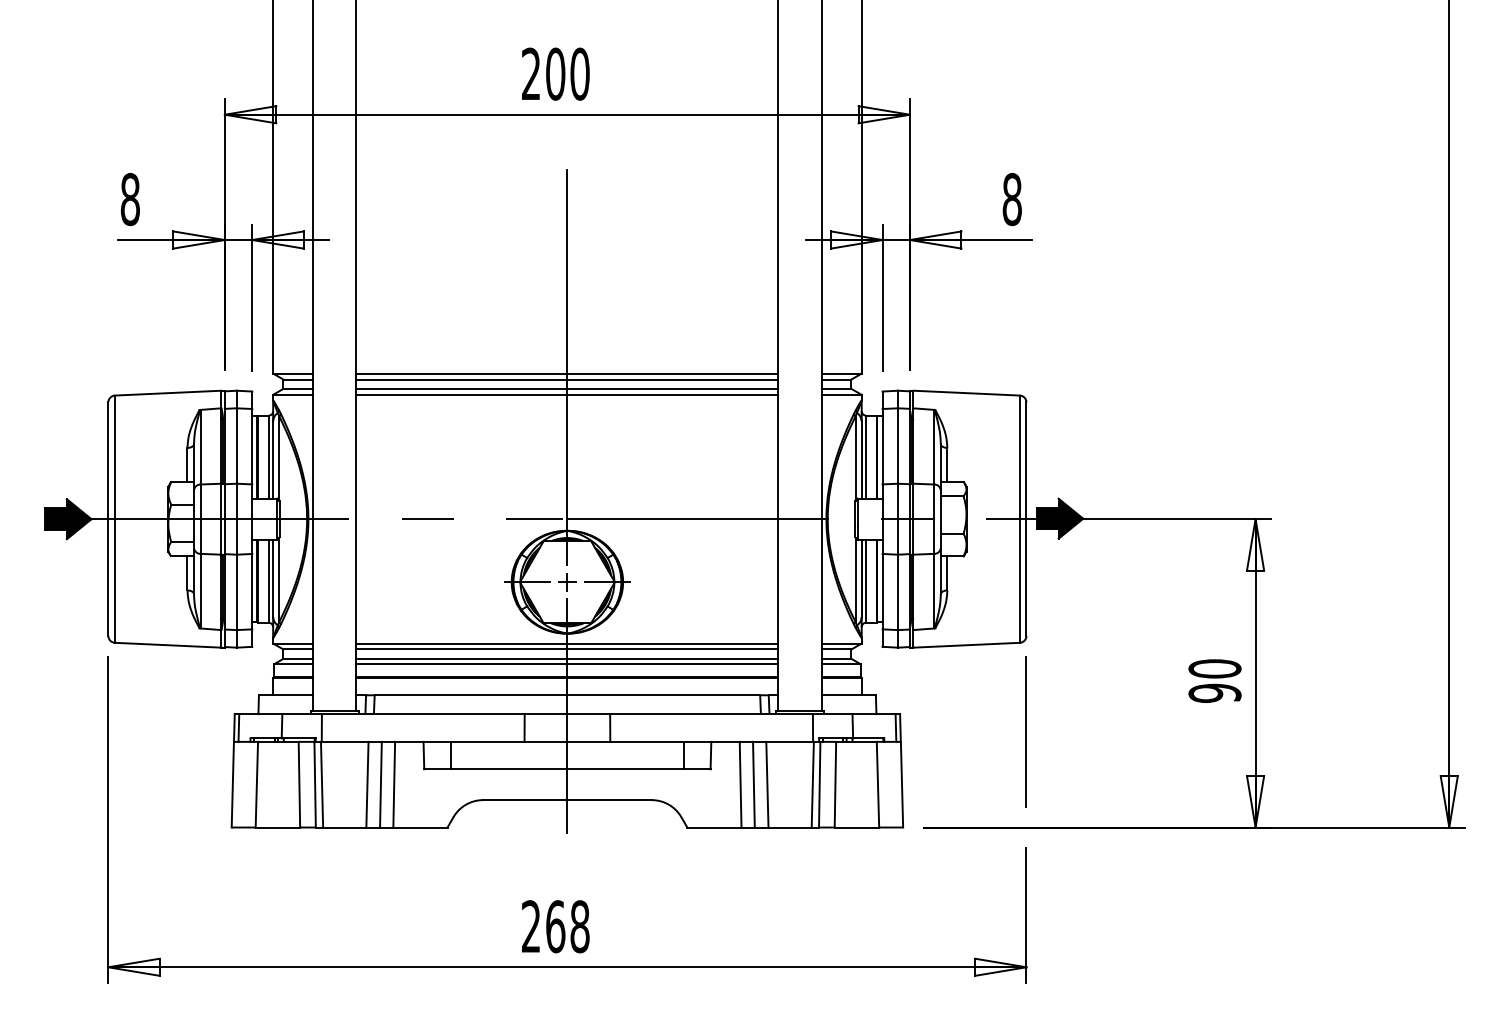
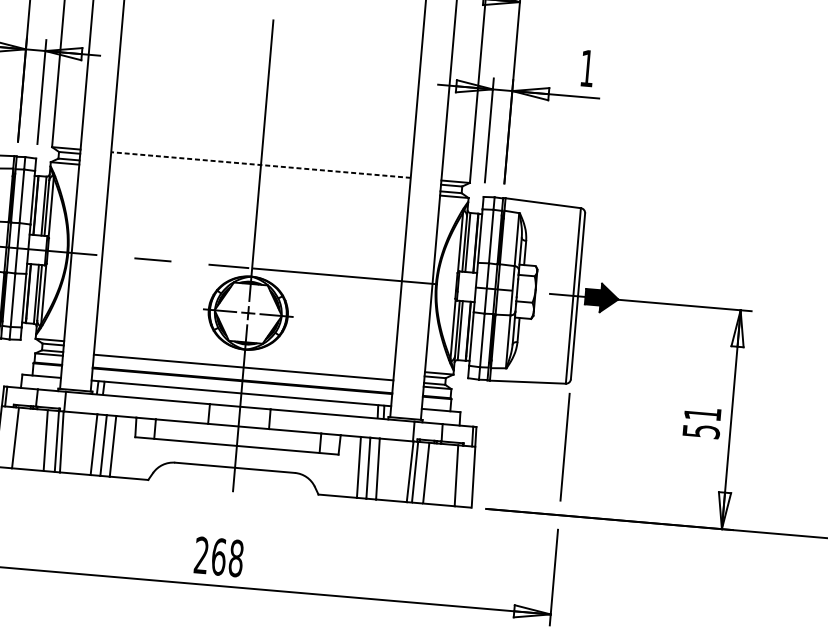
text: (1011, 199) -> (586, 68), 8 -> 1
line: (567, 373) -> (261, 164), solid -> dashed
line: (567, 379) -> (260, 169), removed
line: (567, 388) -> (260, 175), removed
line: (567, 394) -> (259, 179), removed
line: (567, 643) -> (244, 356), removed
line: (567, 649) -> (244, 360), removed
line: (567, 664) -> (243, 371), removed
text: (1214, 681) -> (701, 422), 90 -> 51

